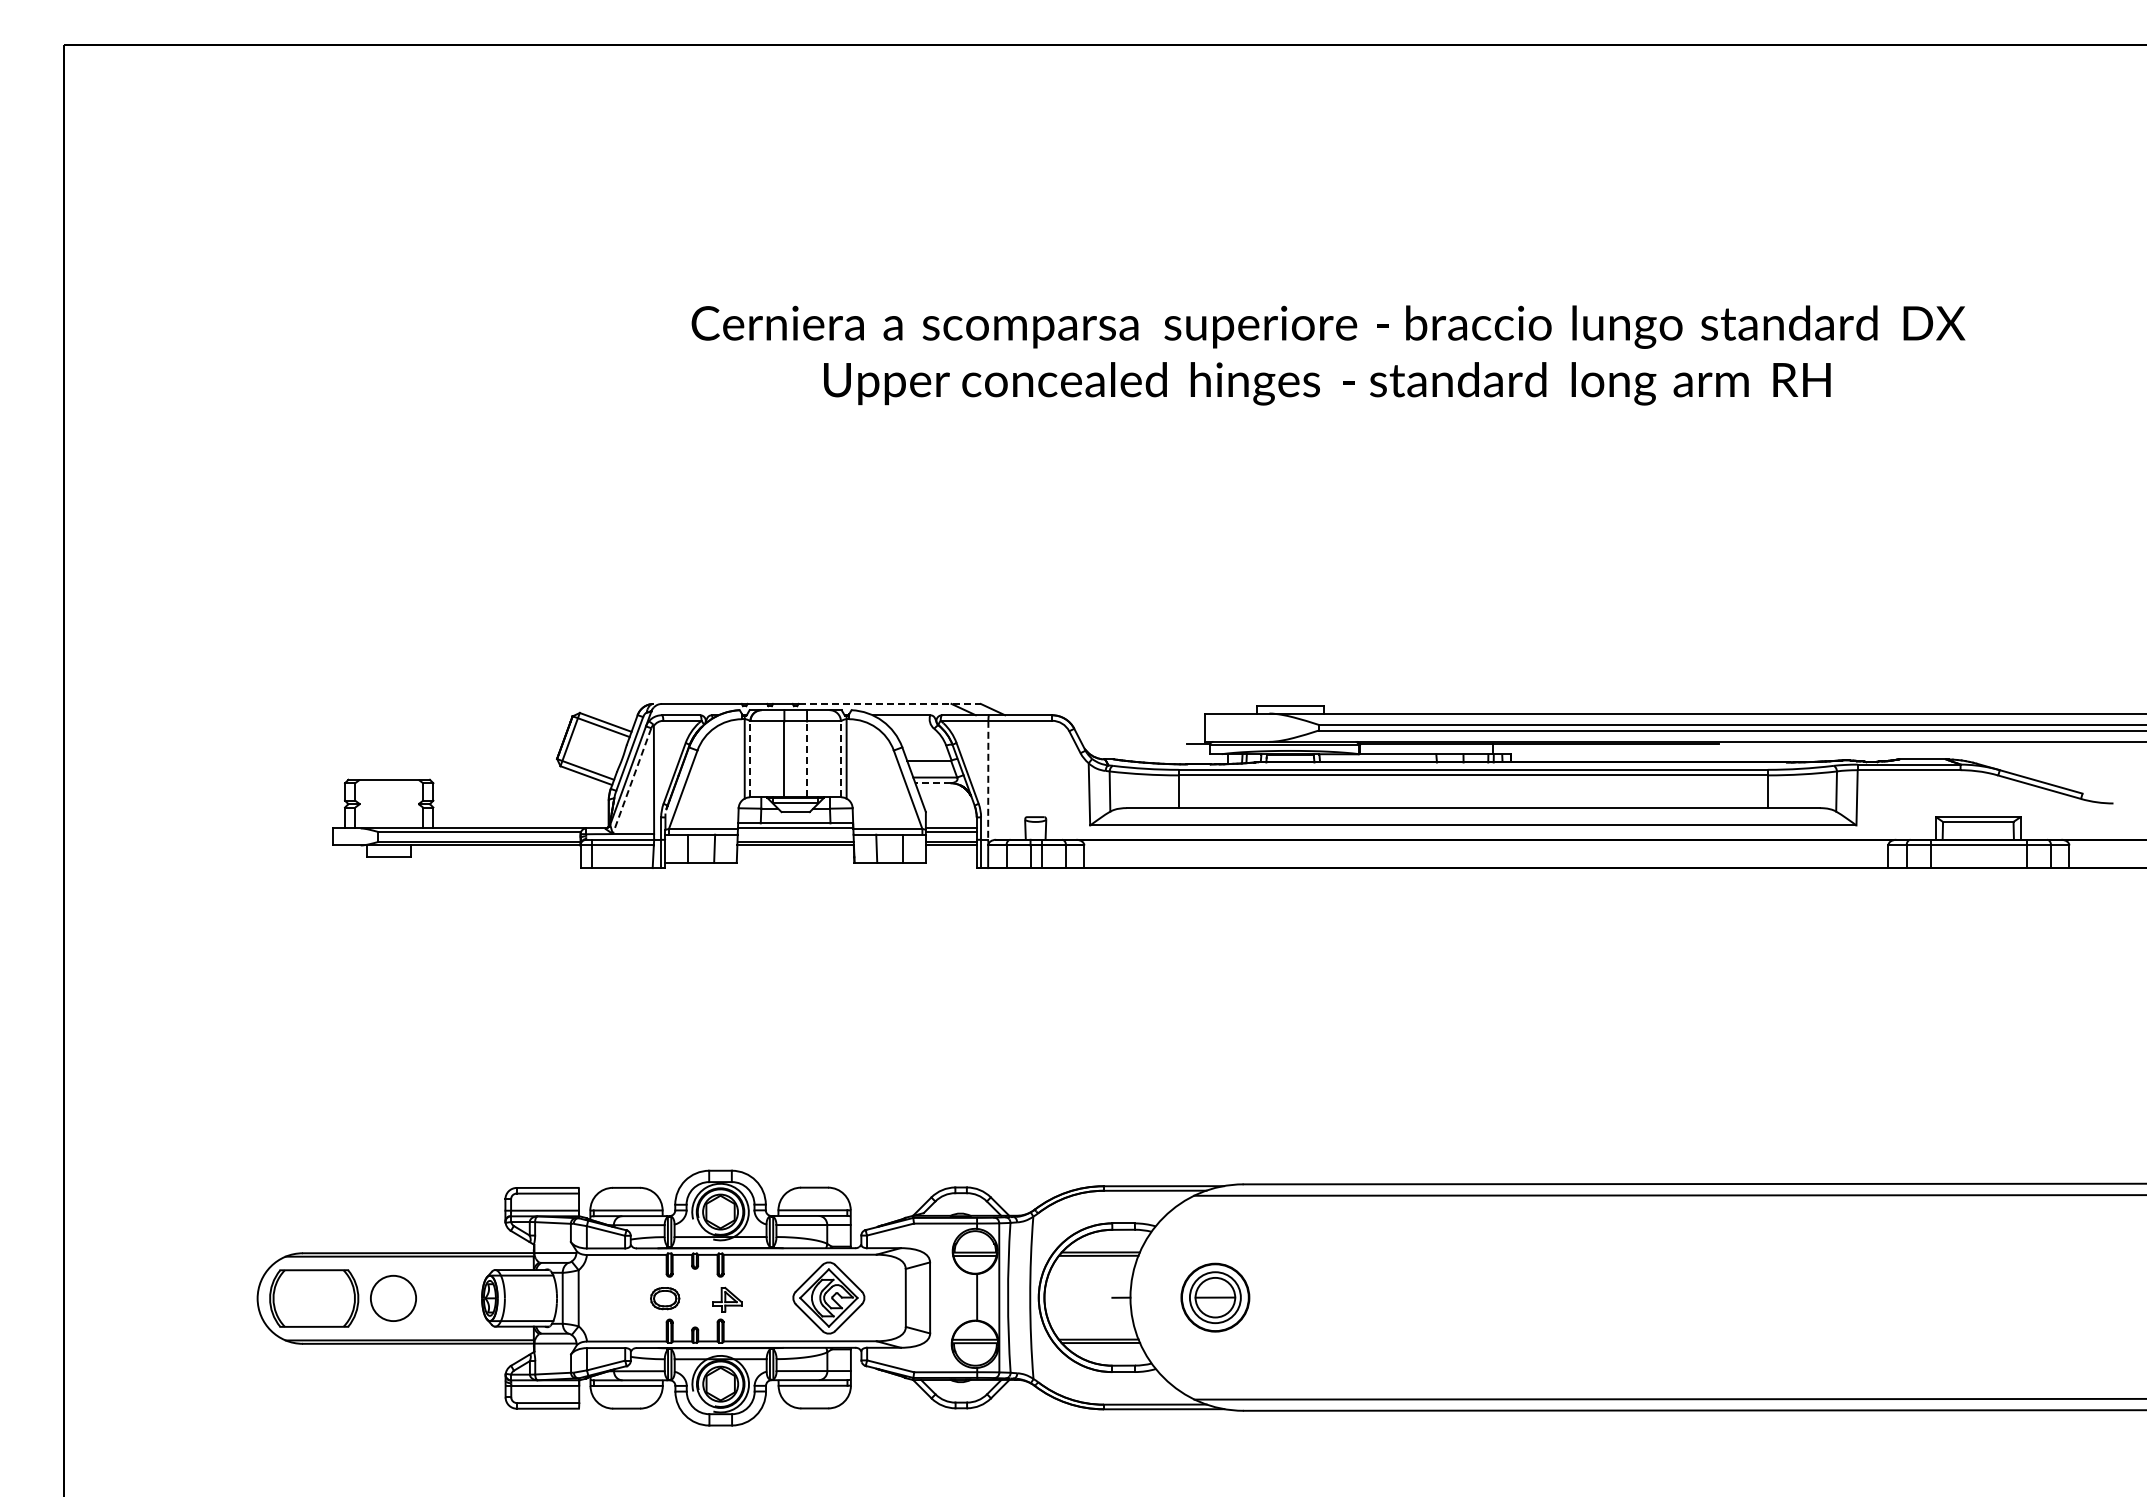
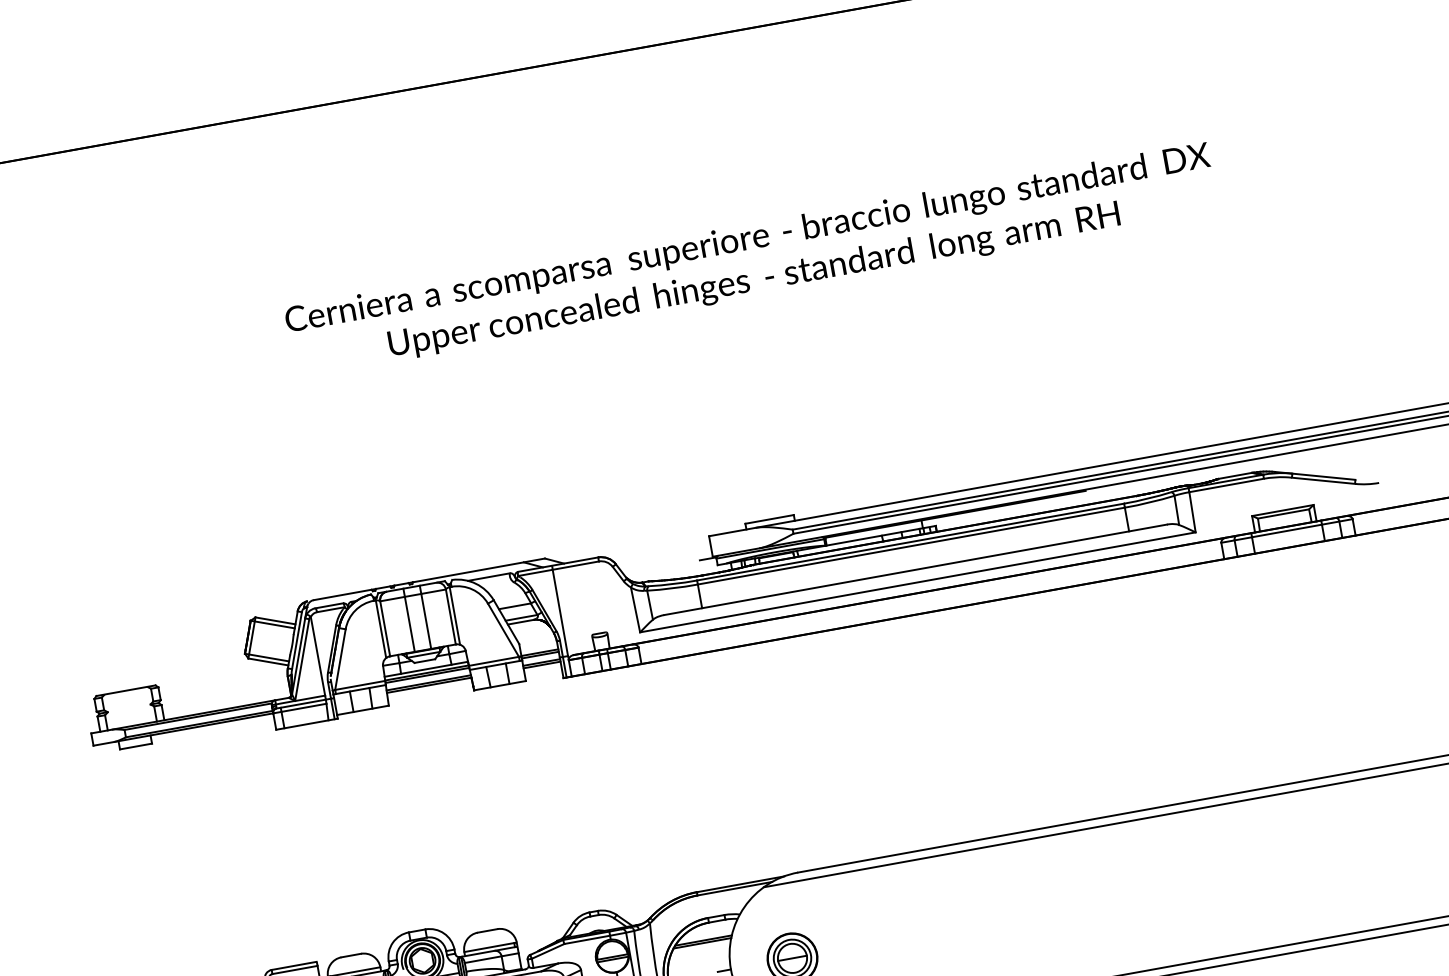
line: (890, 703) -> (479, 570), dashed -> solid
line: (750, 759) -> (385, 628), dashed -> solid
line: (807, 759) -> (426, 621), dashed -> solid
line: (840, 759) -> (450, 617), dashed -> solid
line: (988, 780) -> (560, 613), dashed -> solid
line: (631, 781) -> (301, 660), dashed -> solid
line: (932, 783) -> (520, 622), dashed -> solid
line: (795, 831) -> (427, 675), added

